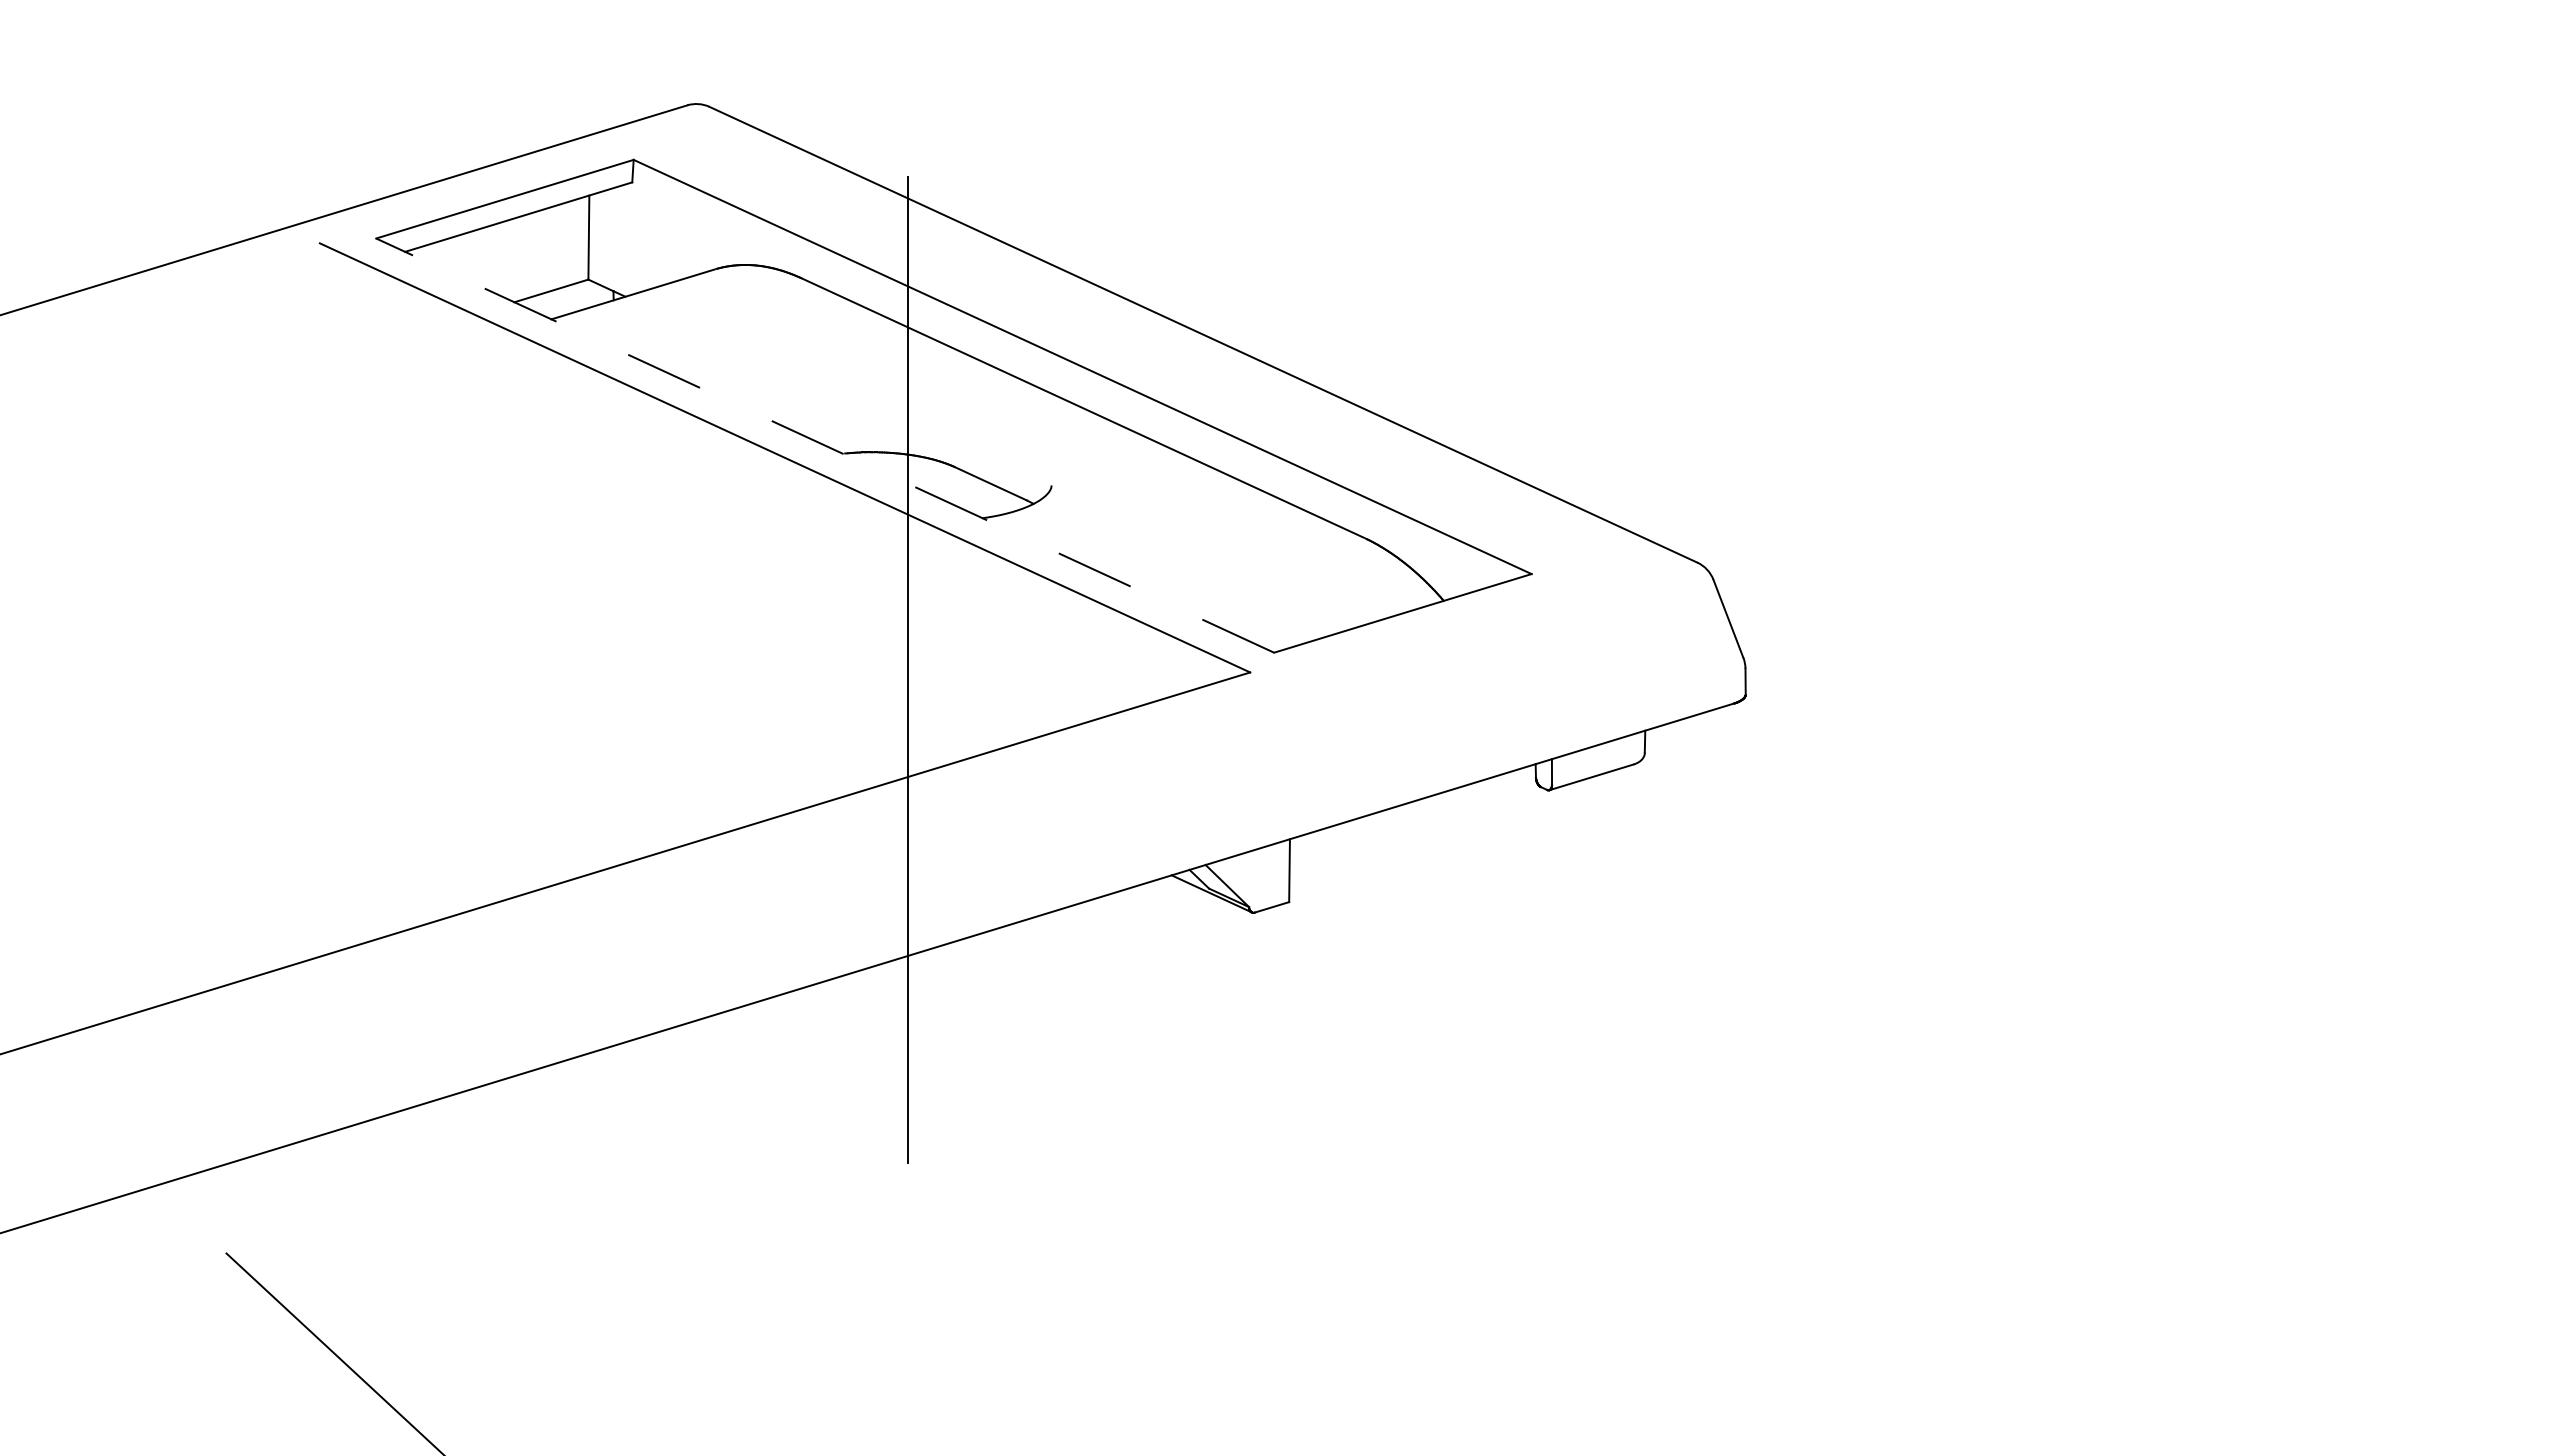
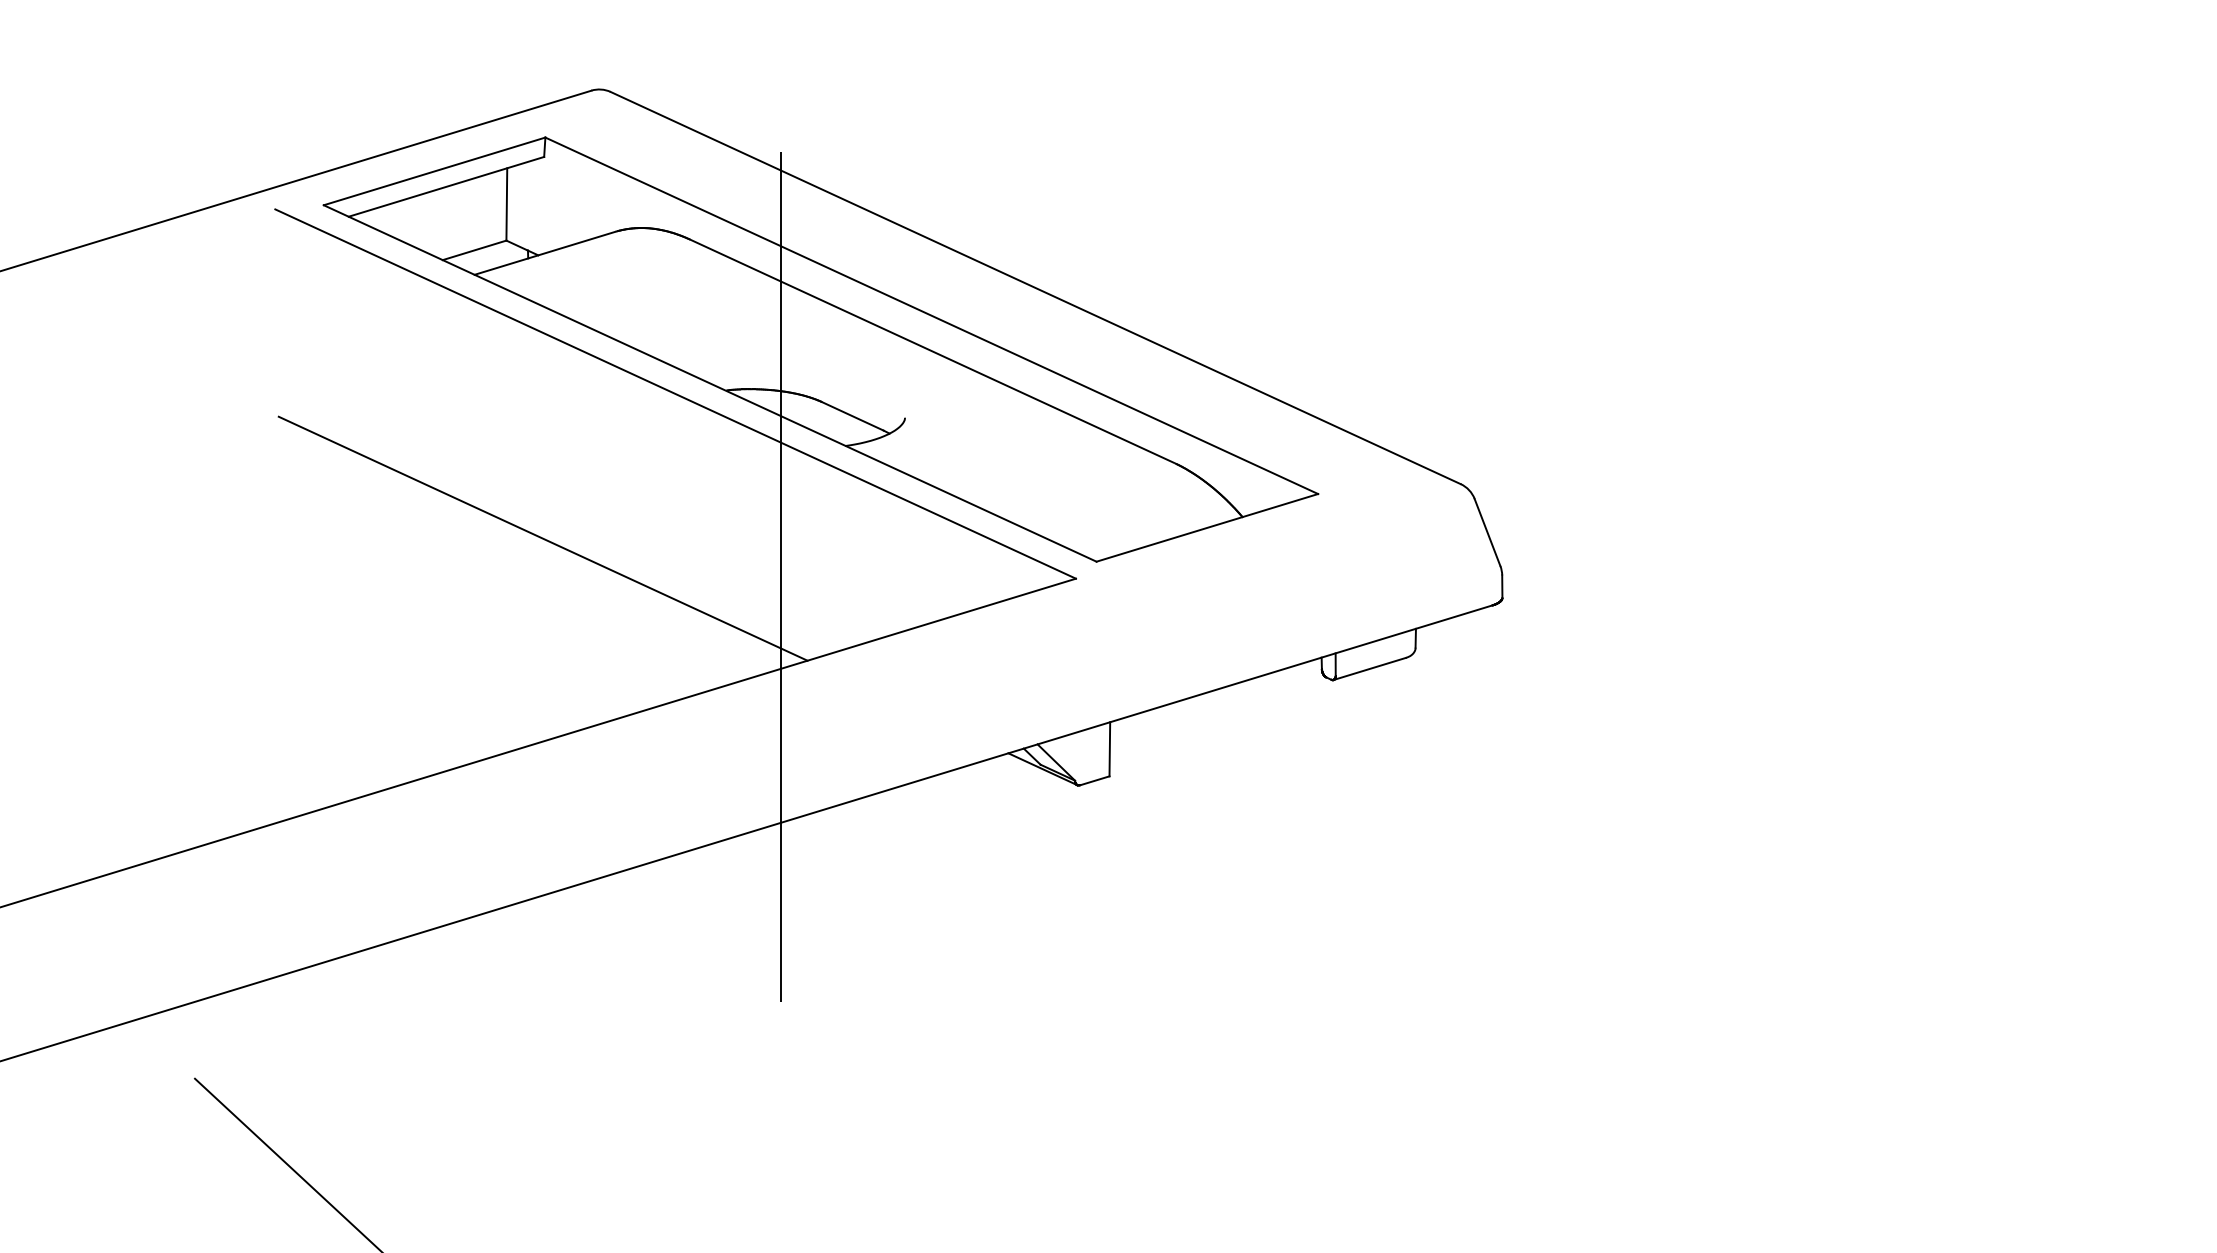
line: (824, 445) -> (709, 383), dashed -> solid
line: (630, 625) -> (542, 538), added

